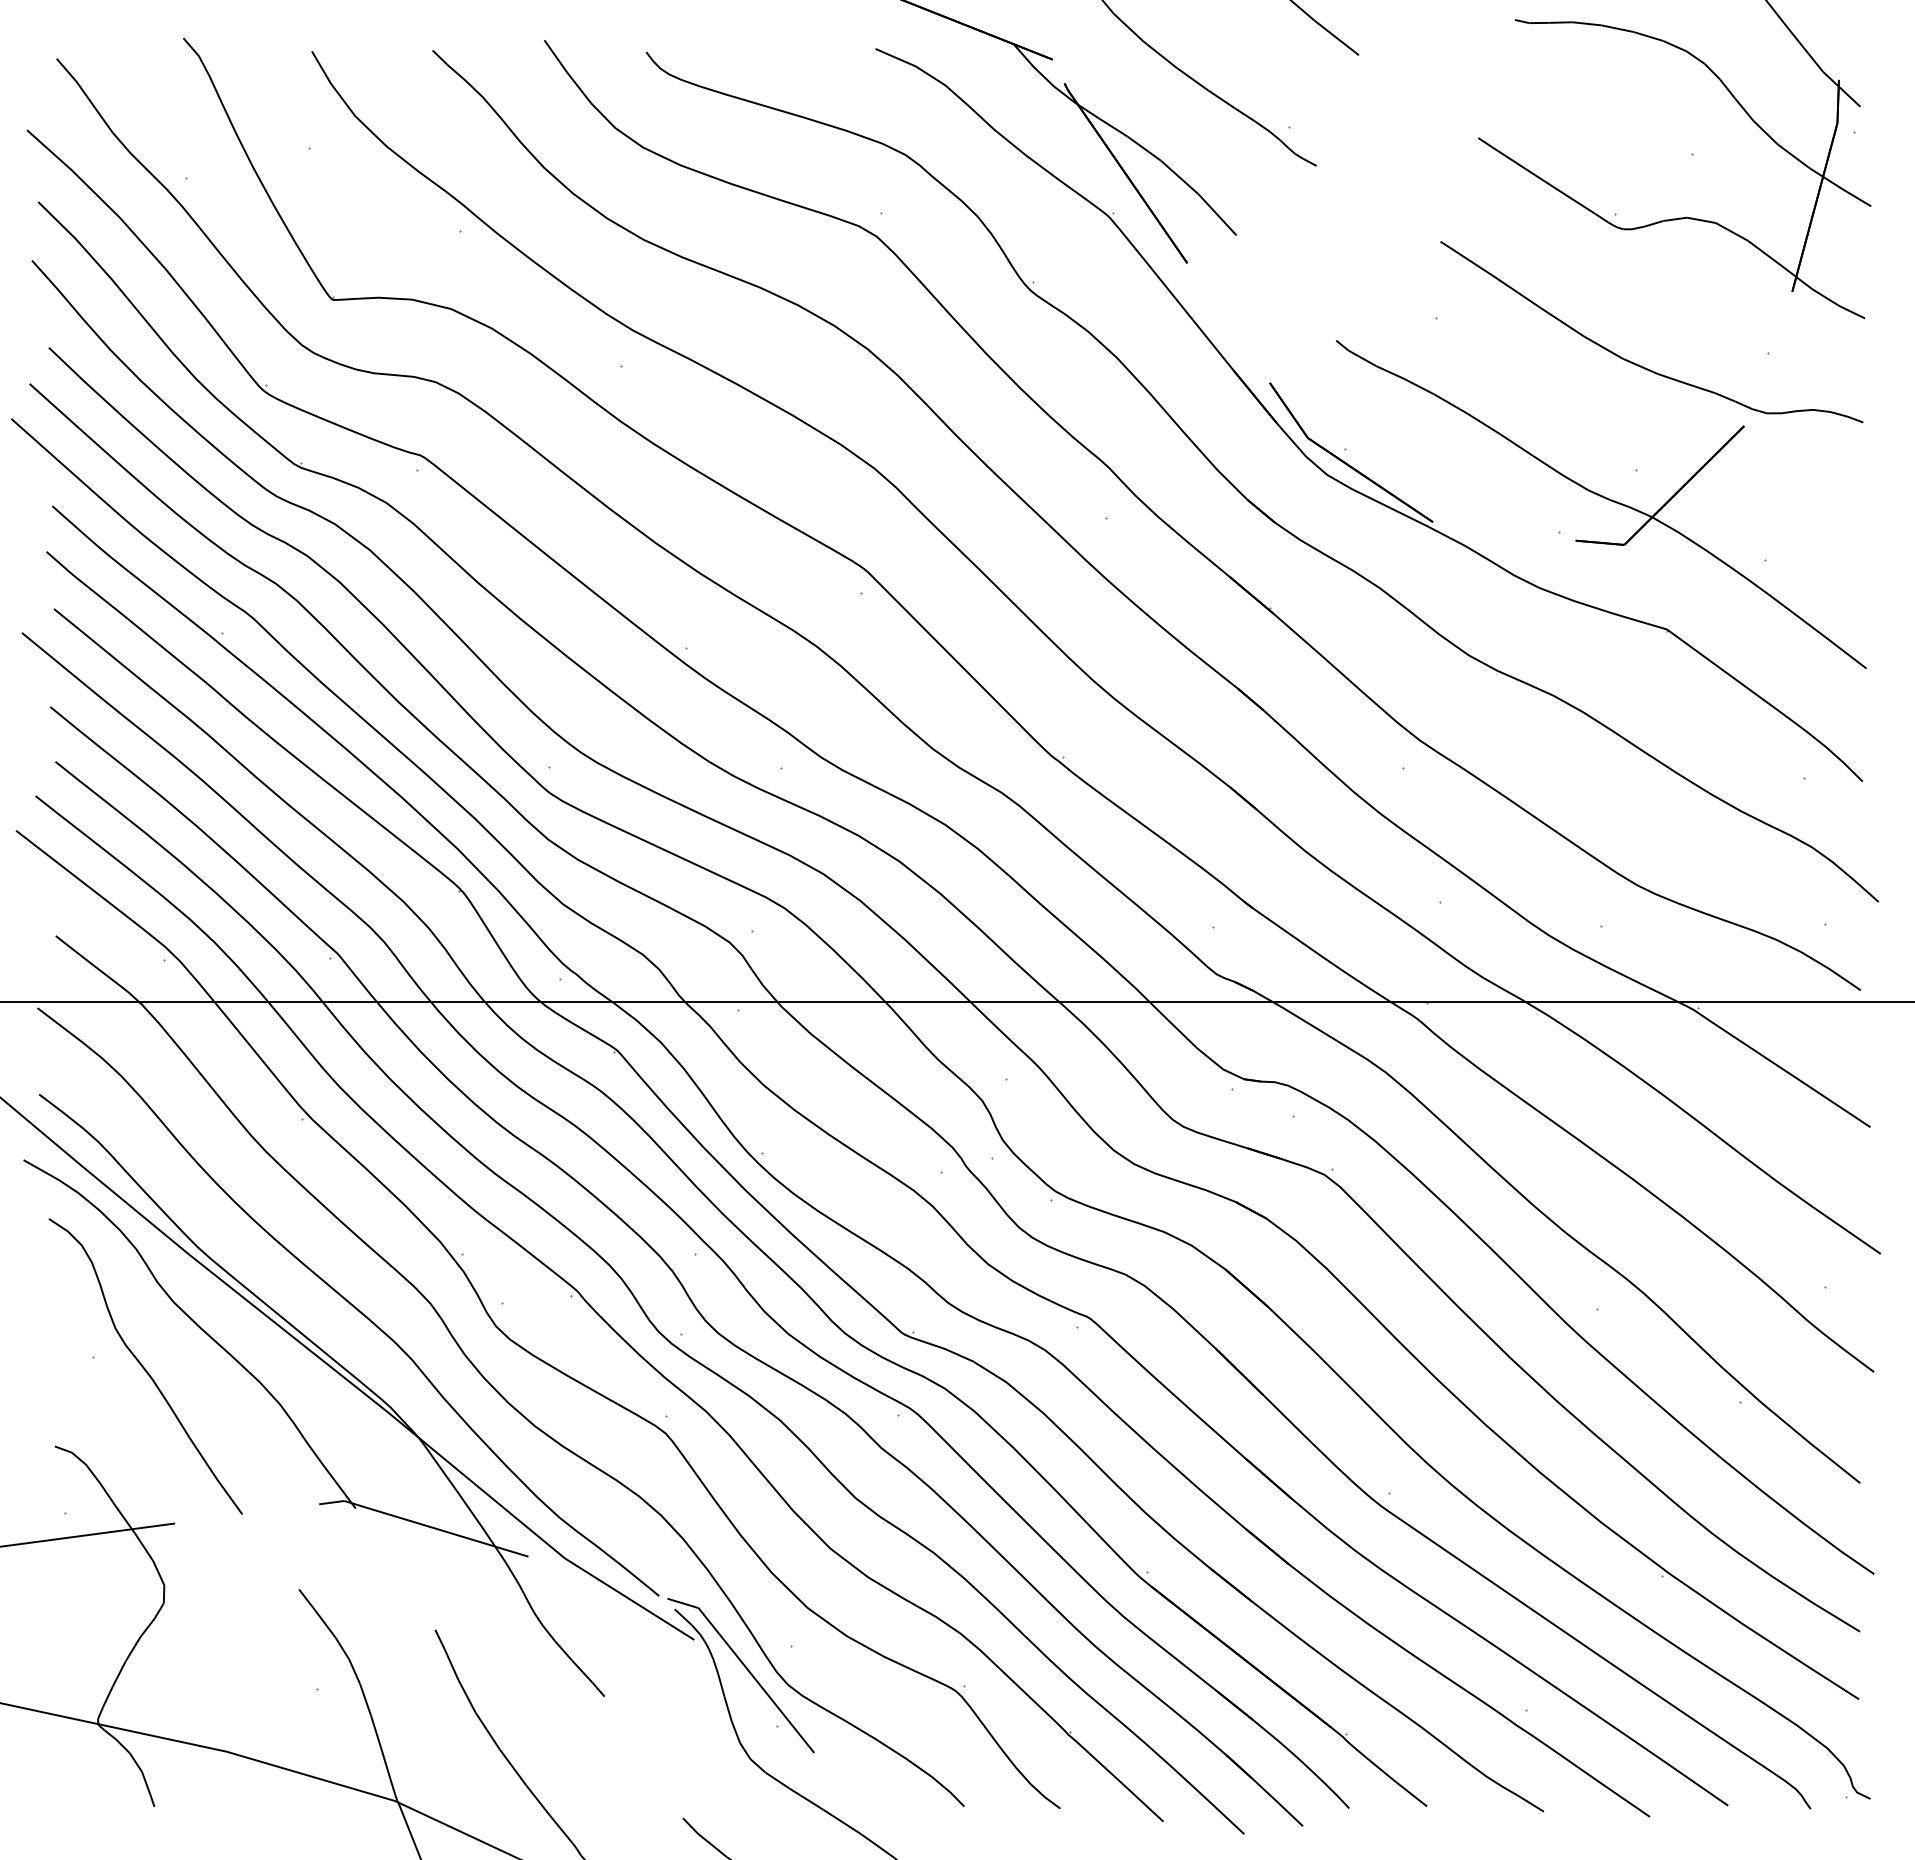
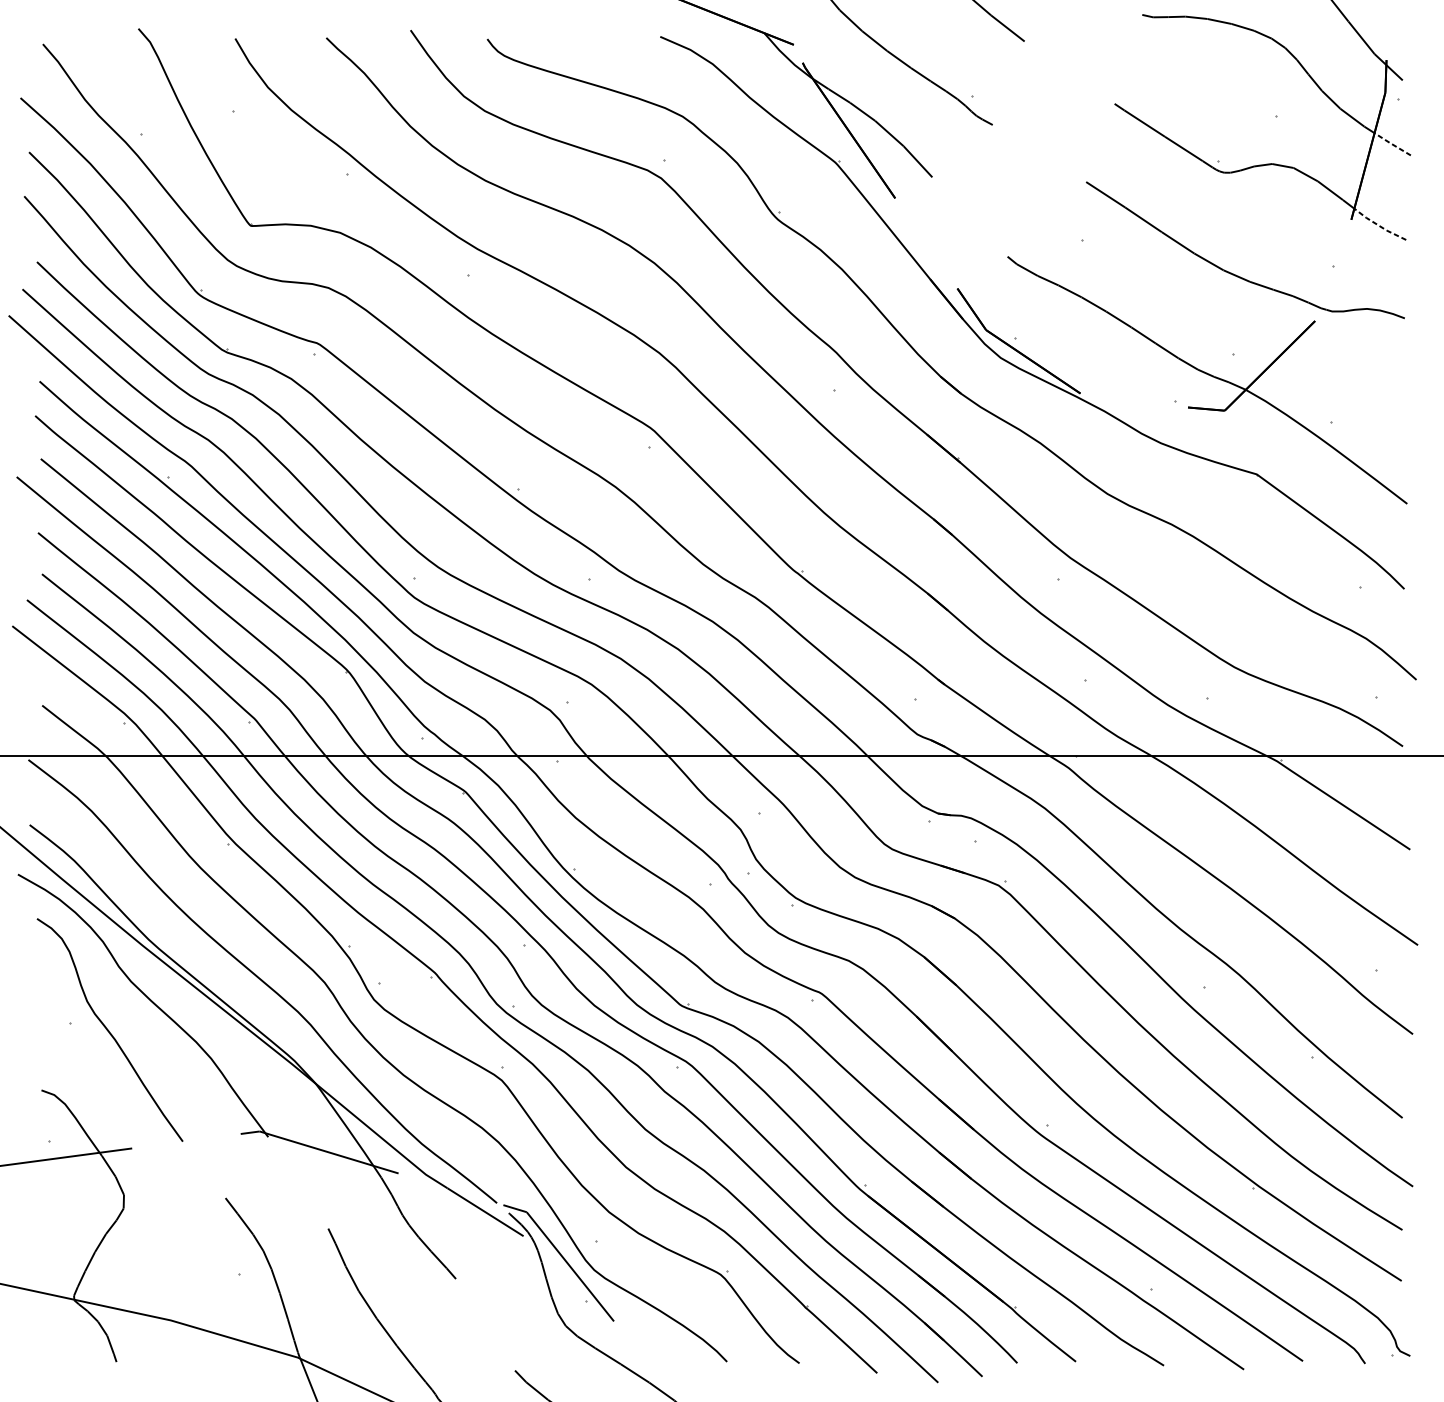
line: (1846, 191) -> (1392, 144), solid -> dashed
line: (1828, 299) -> (1378, 225), solid -> dashed

